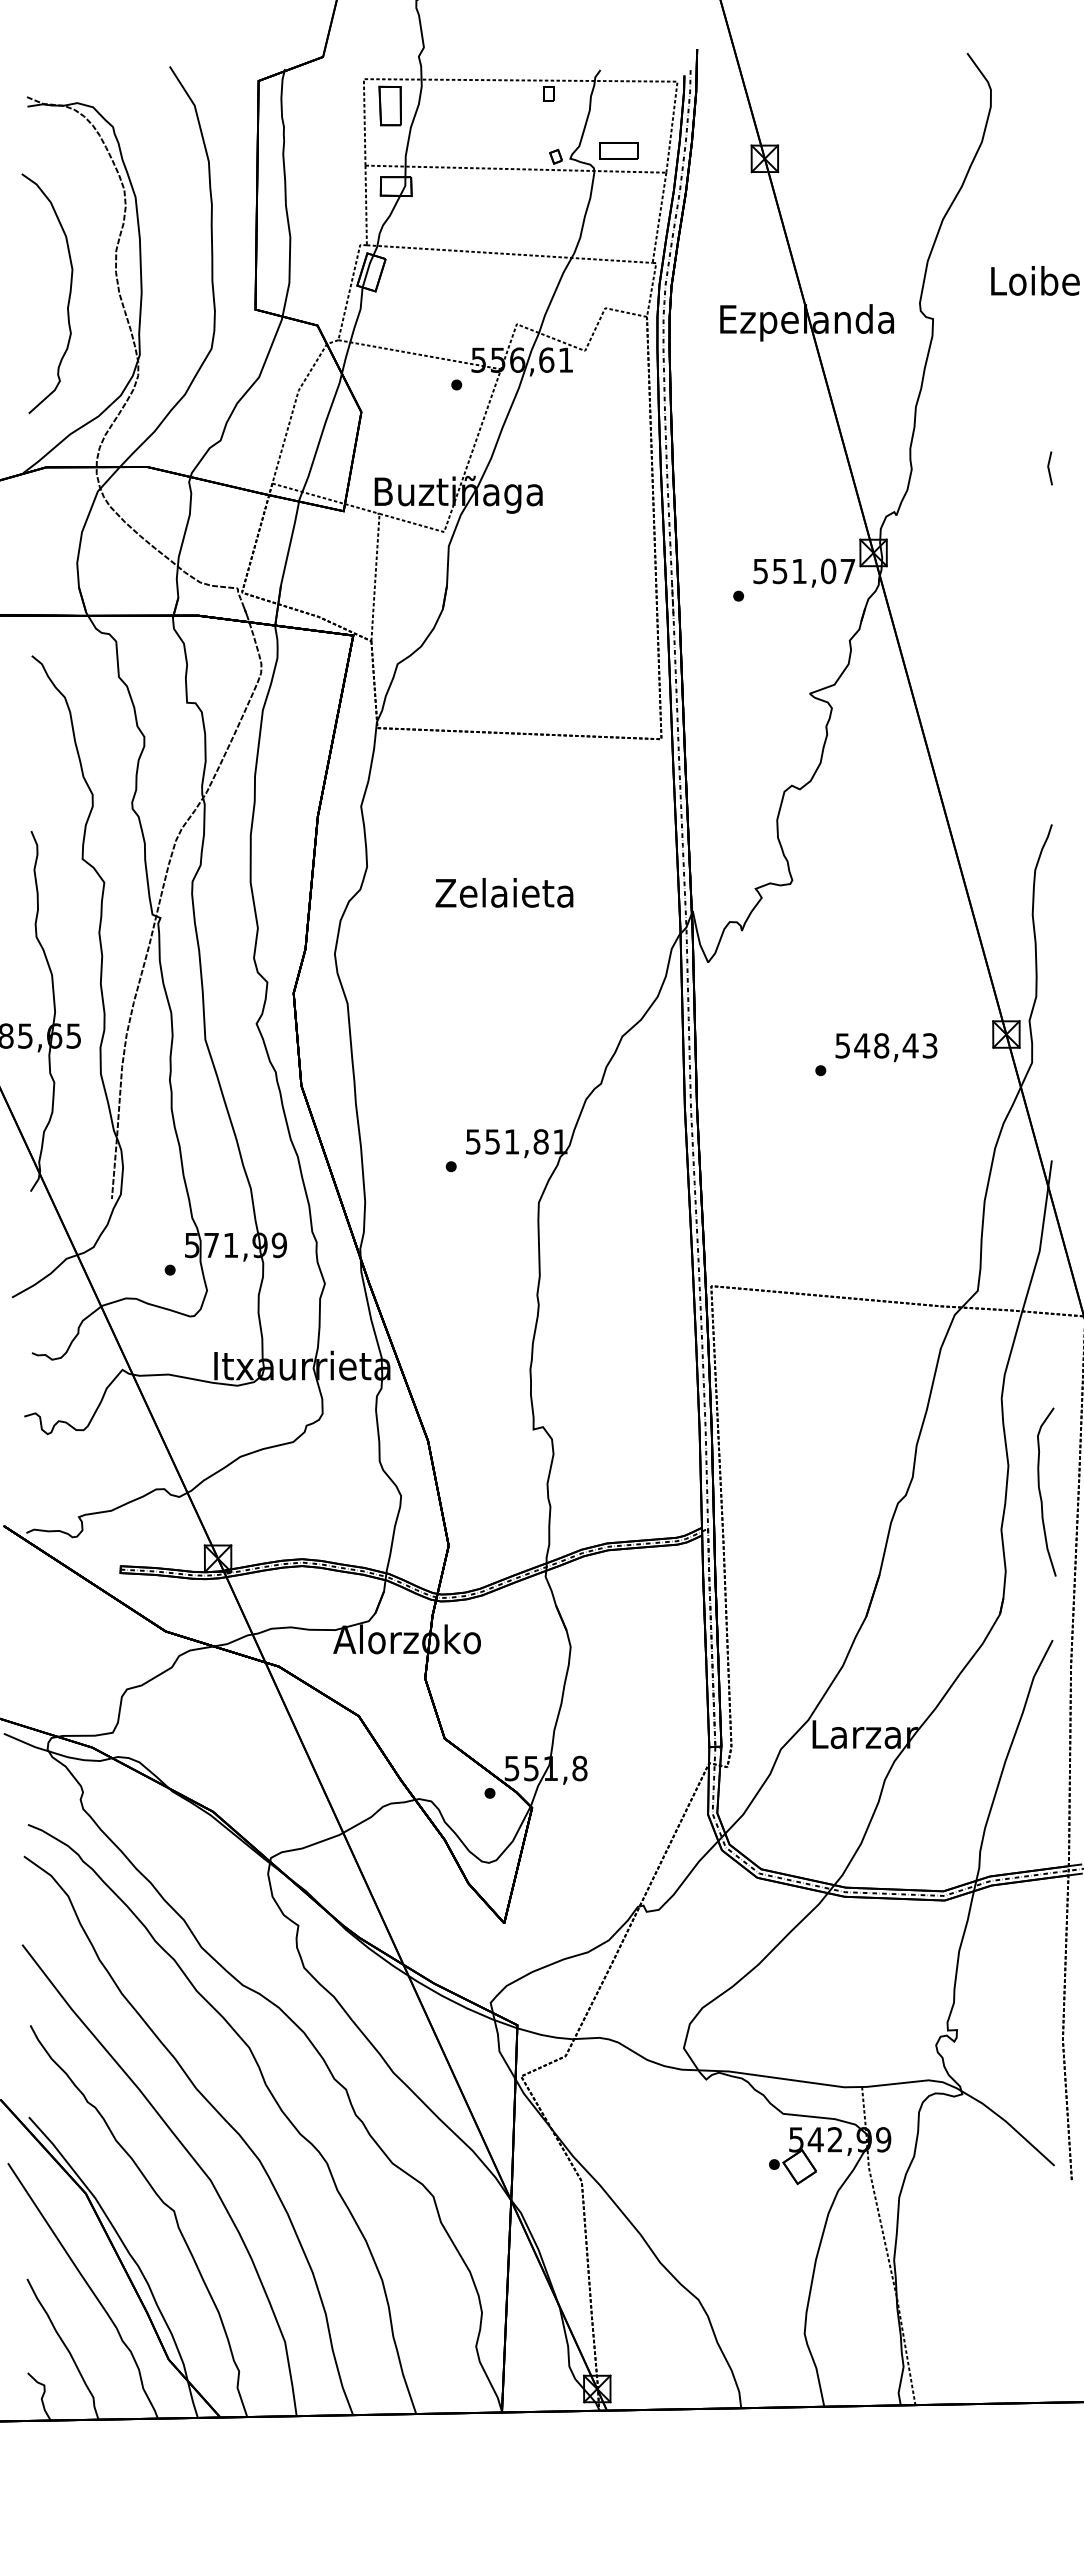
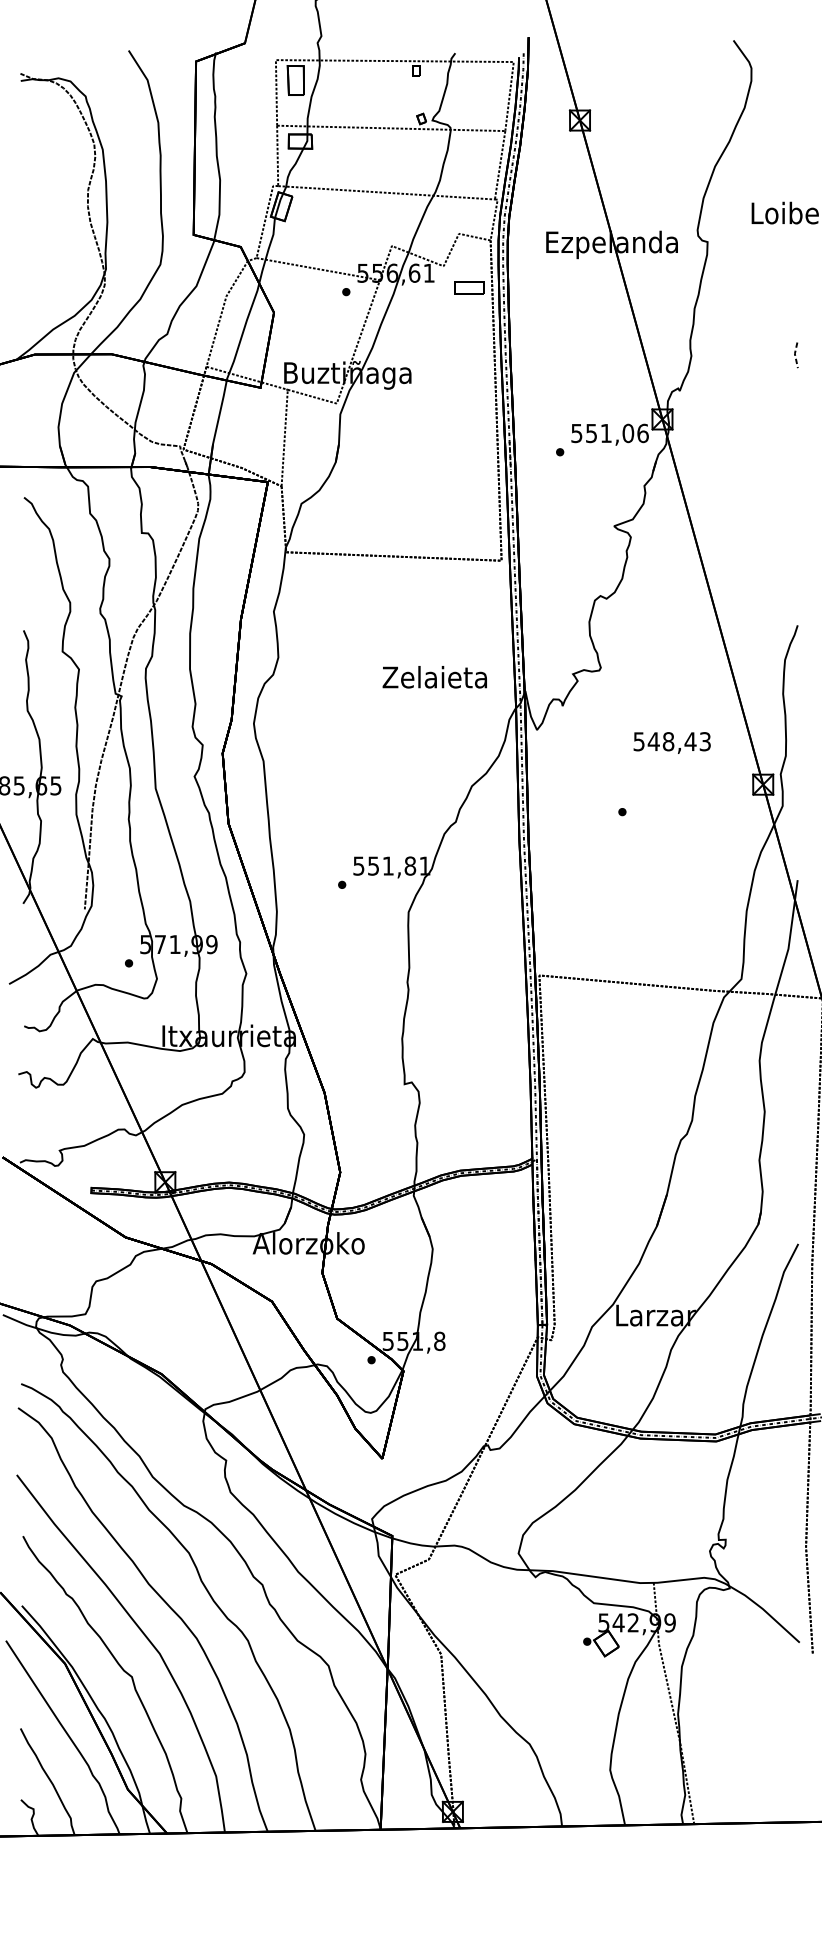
part: (618, 150) -> (469, 287), moved
curve: (68, 297) -> (51, 225), removed
line: (1048, 468) -> (795, 355), solid -> dashed
text: (847, 571) -> (642, 433), 551,07 -> 551,06
text: (504, 892) -> (434, 676), moved
text: (886, 1047) -> (672, 742), moved
curve: (1041, 1494) -> (789, 1133), removed

